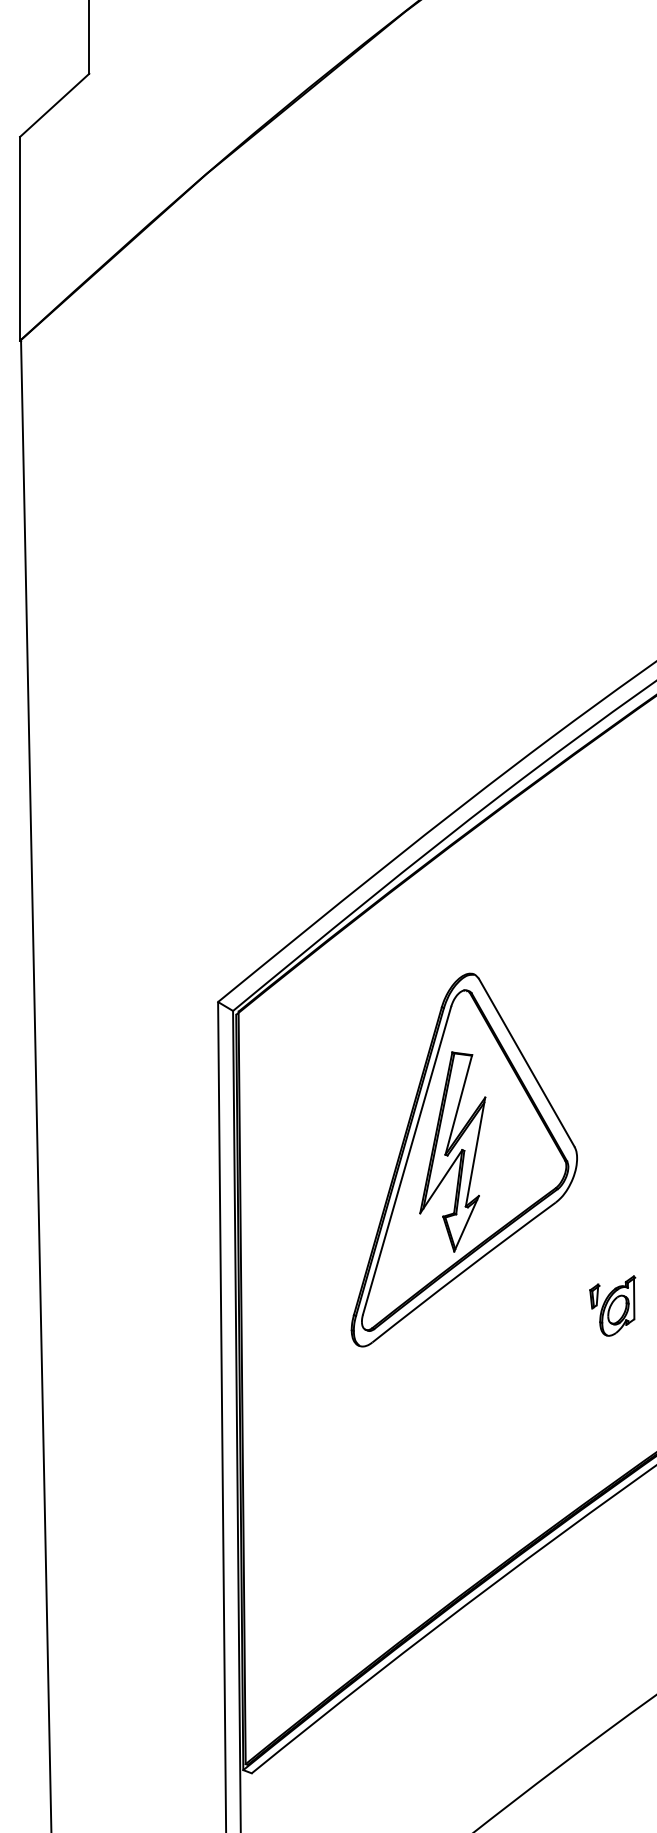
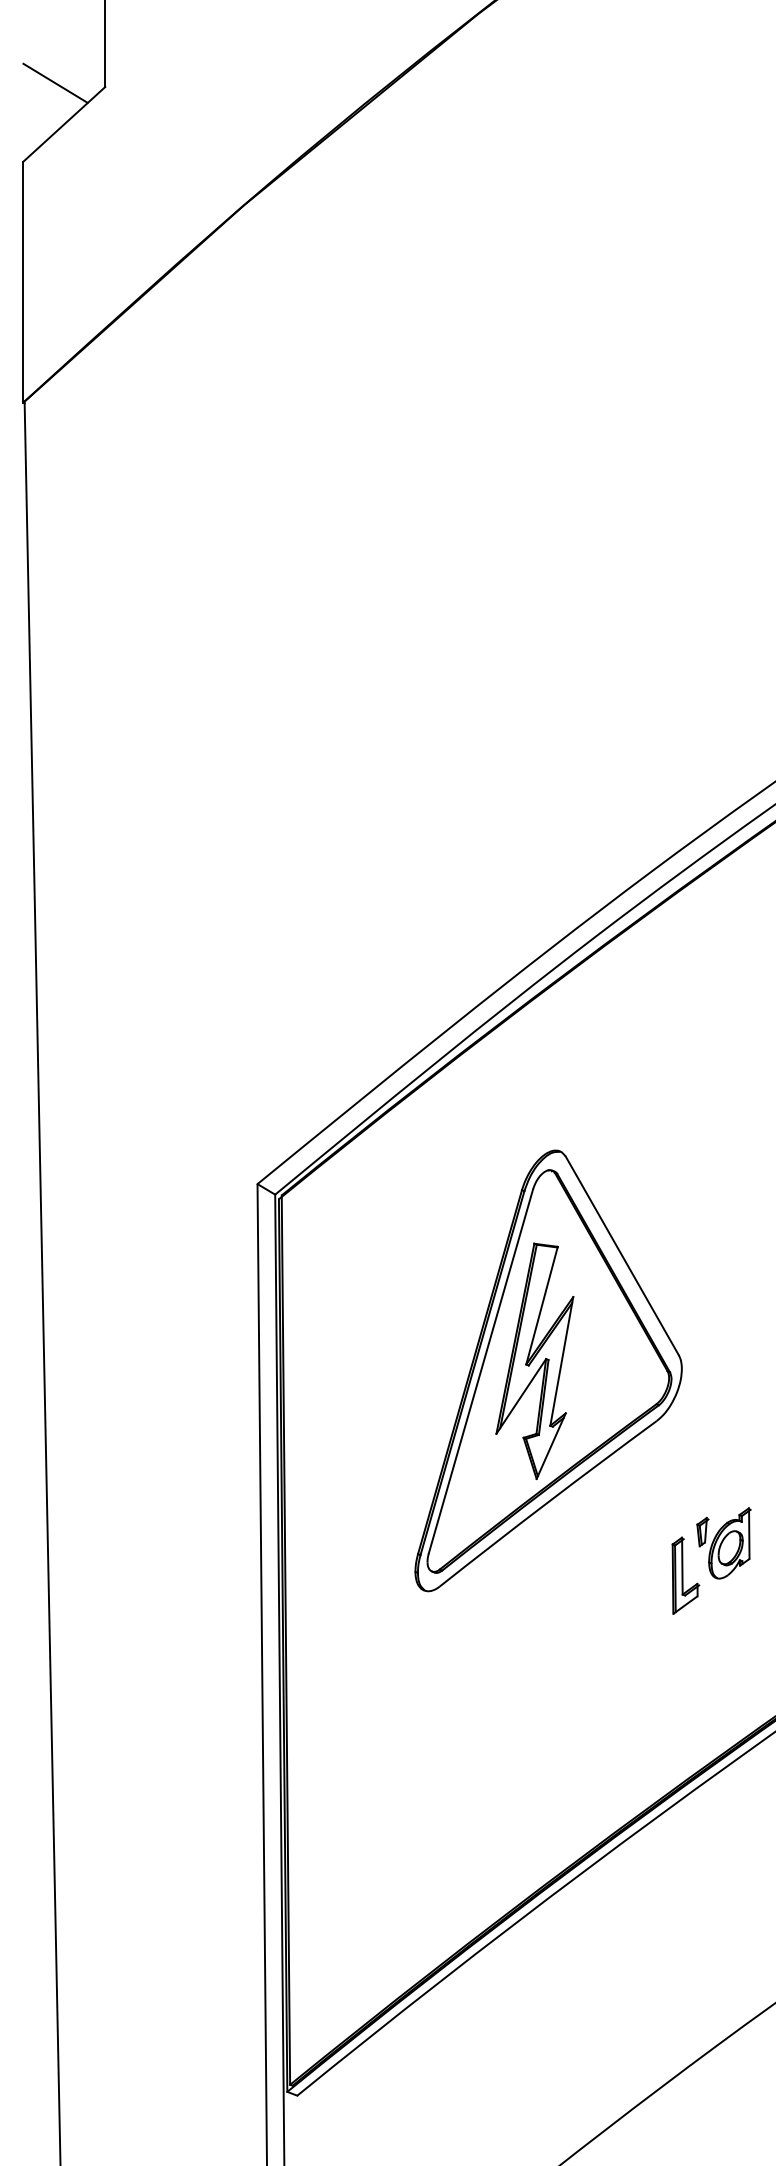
line: (47, 69) -> (55, 82), added
part: (580, 1333) -> (685, 1575), added

